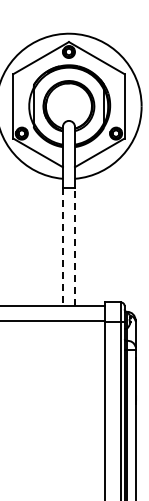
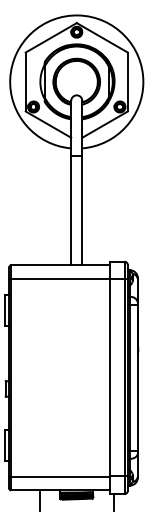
line: (75, 246) -> (82, 210), dashed -> solid
line: (63, 247) -> (71, 211), dashed -> solid

